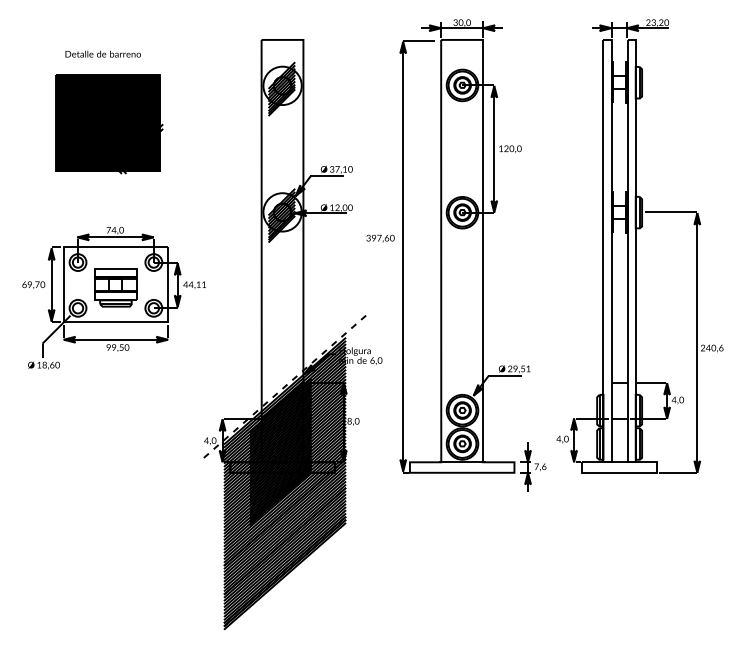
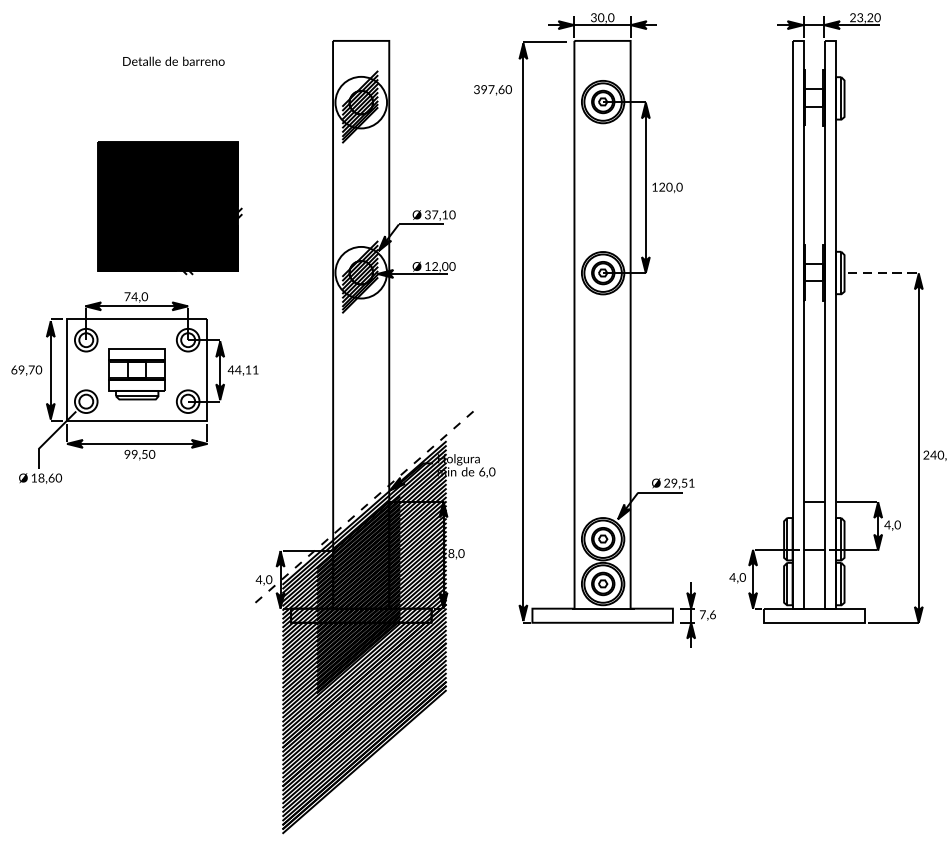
text: (102, 53) -> (172, 60), moved
part: (109, 124) -> (170, 208), moved
line: (671, 212) -> (884, 272), solid -> dashed
text: (380, 238) -> (492, 90), moved

